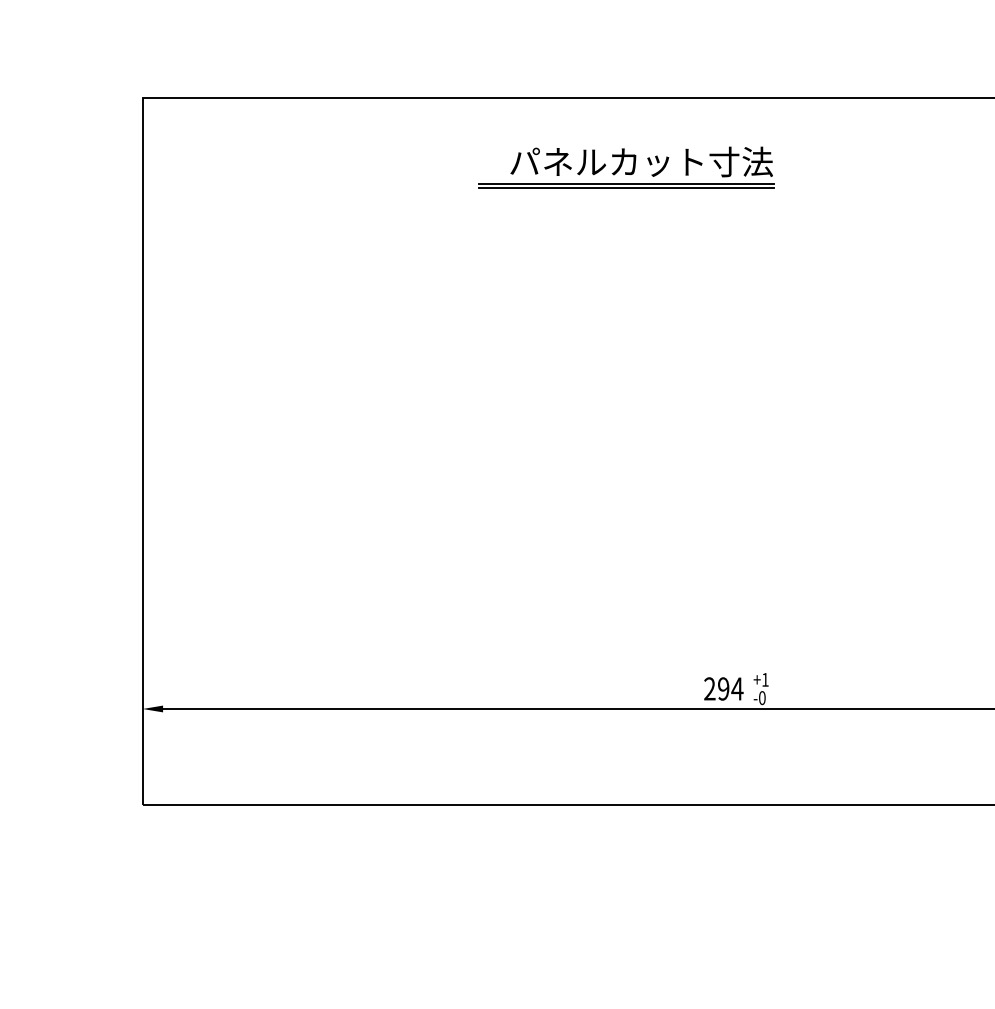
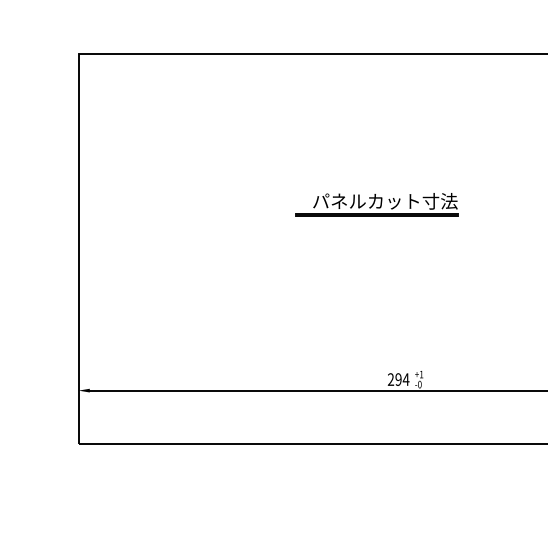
part: (625, 167) -> (376, 204), moved

